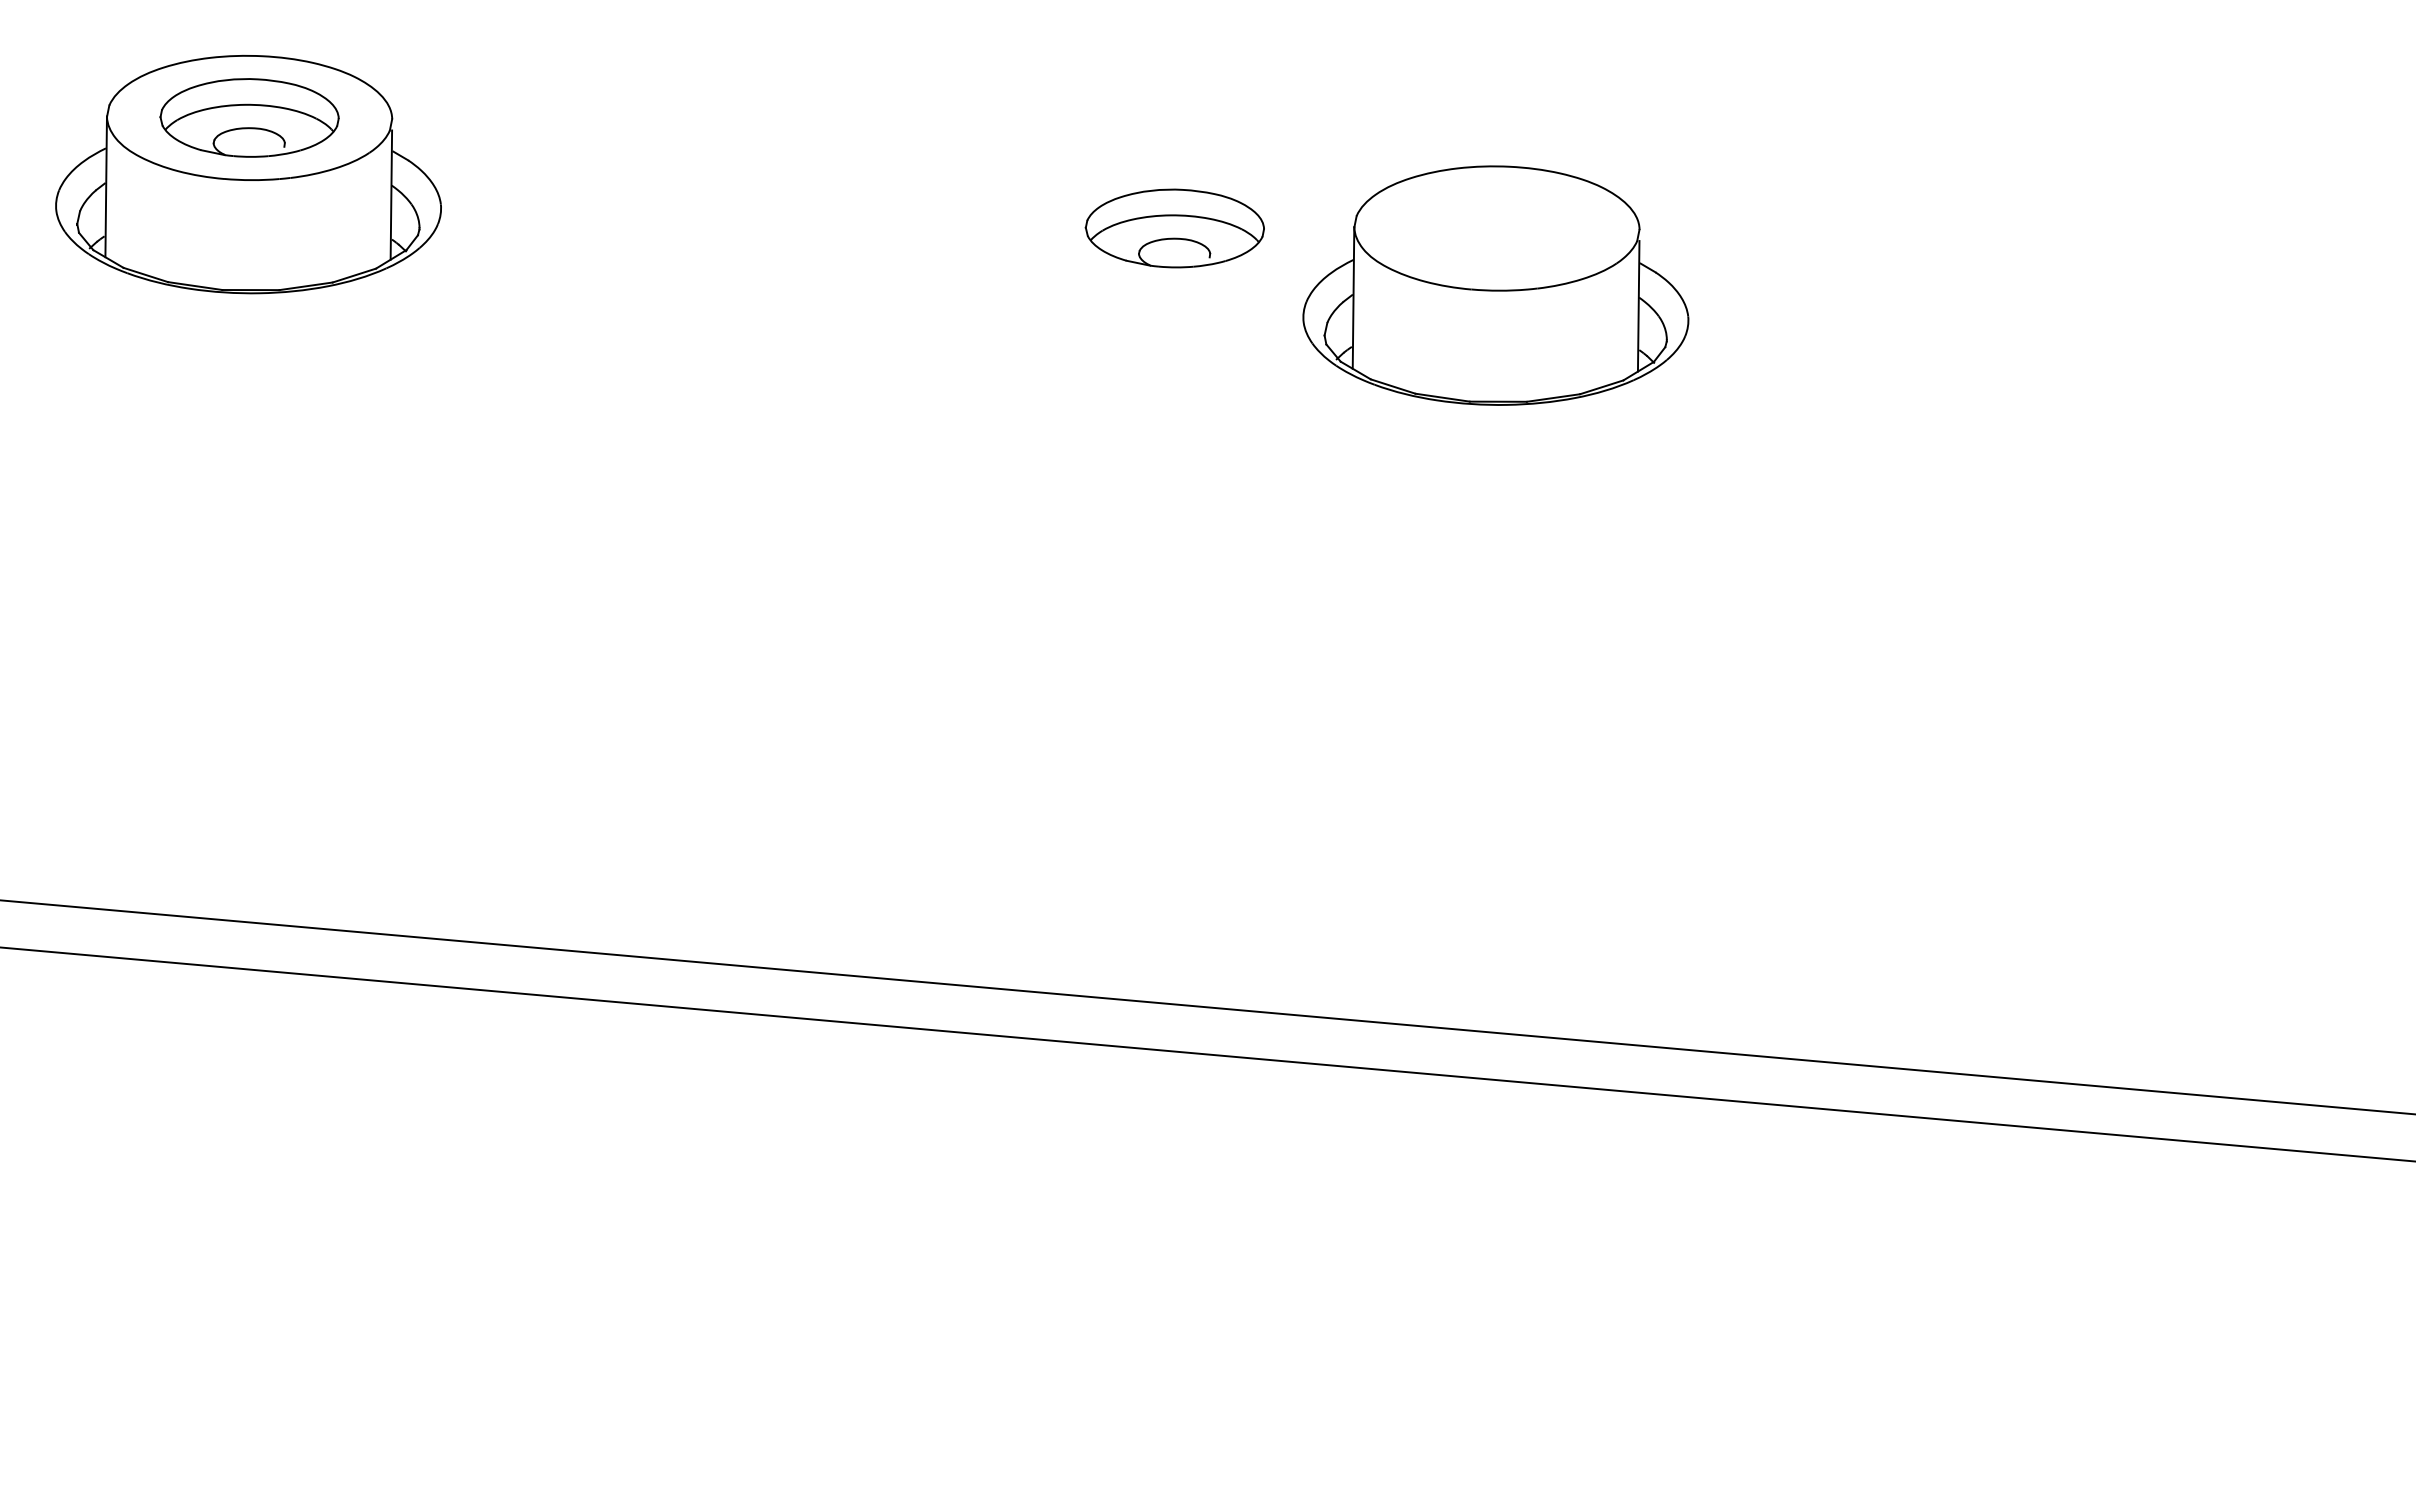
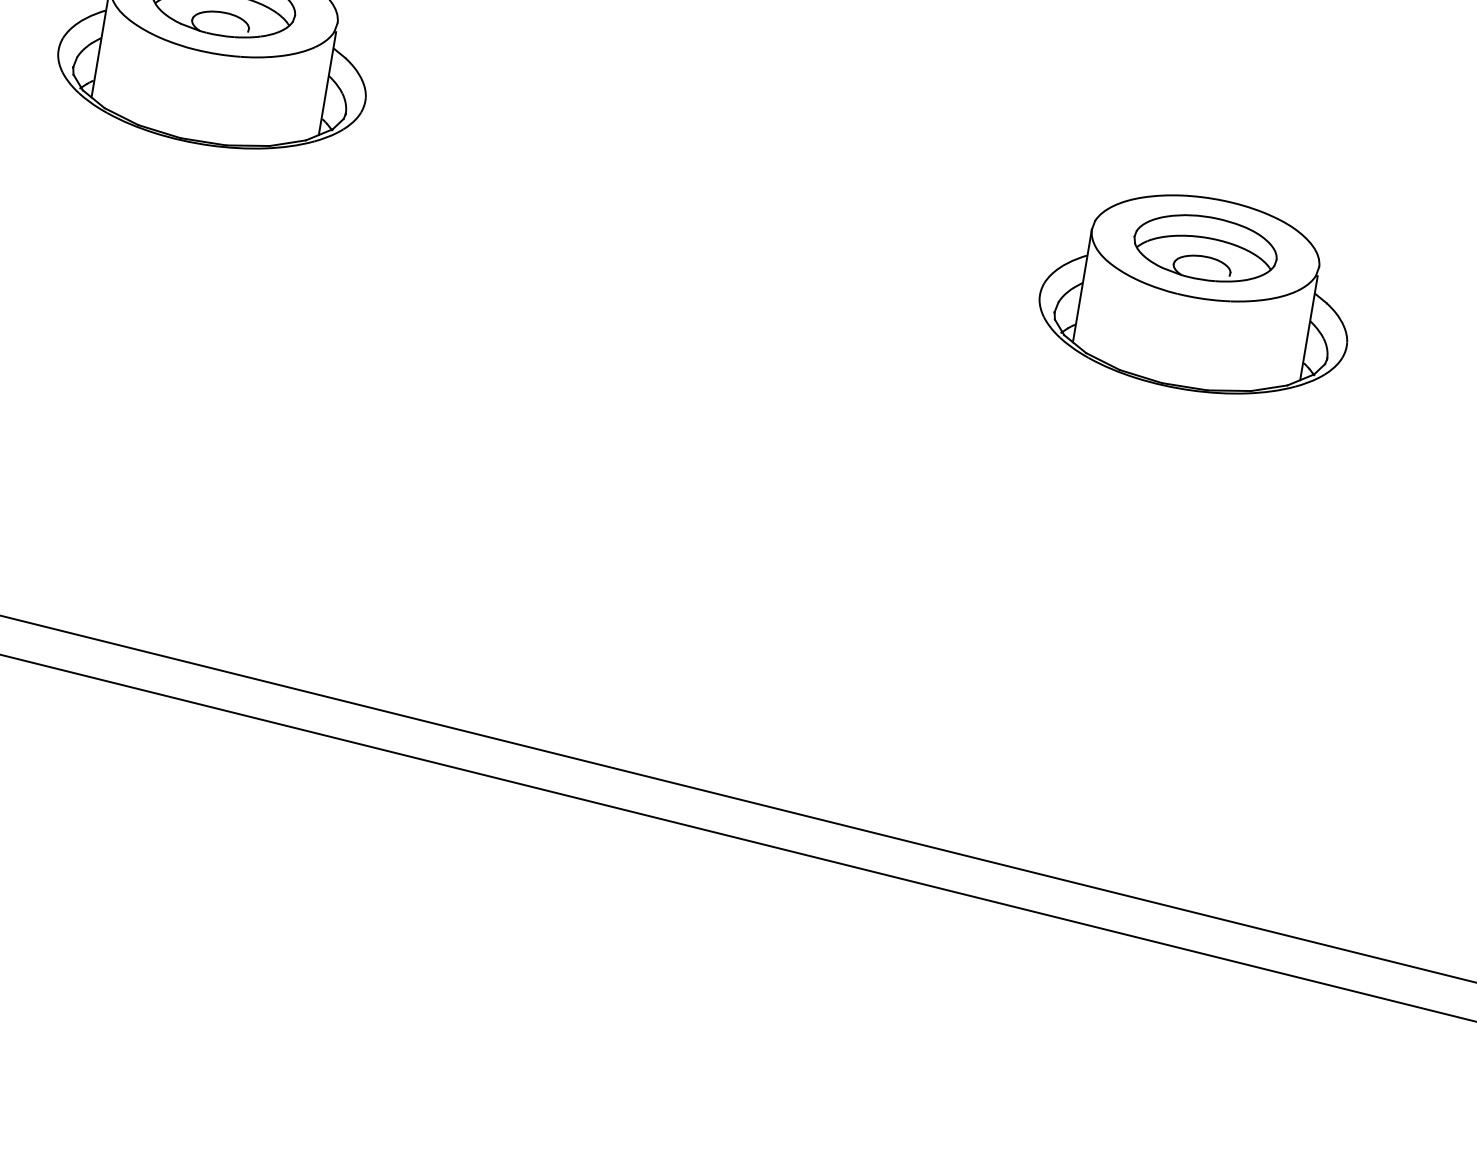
part: (1174, 228) -> (1205, 248), moved

